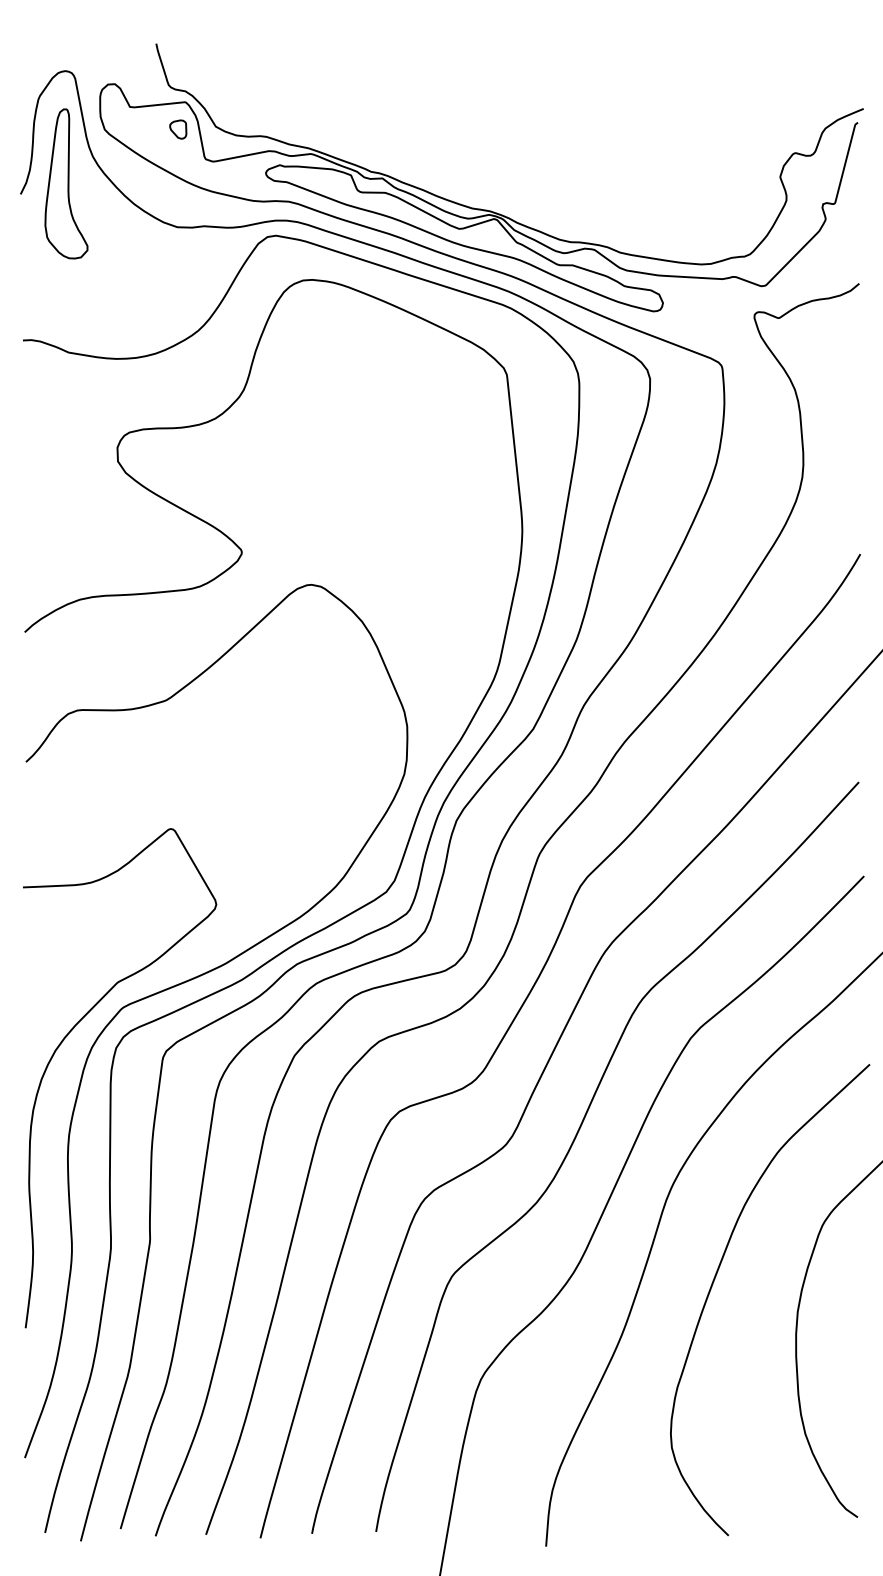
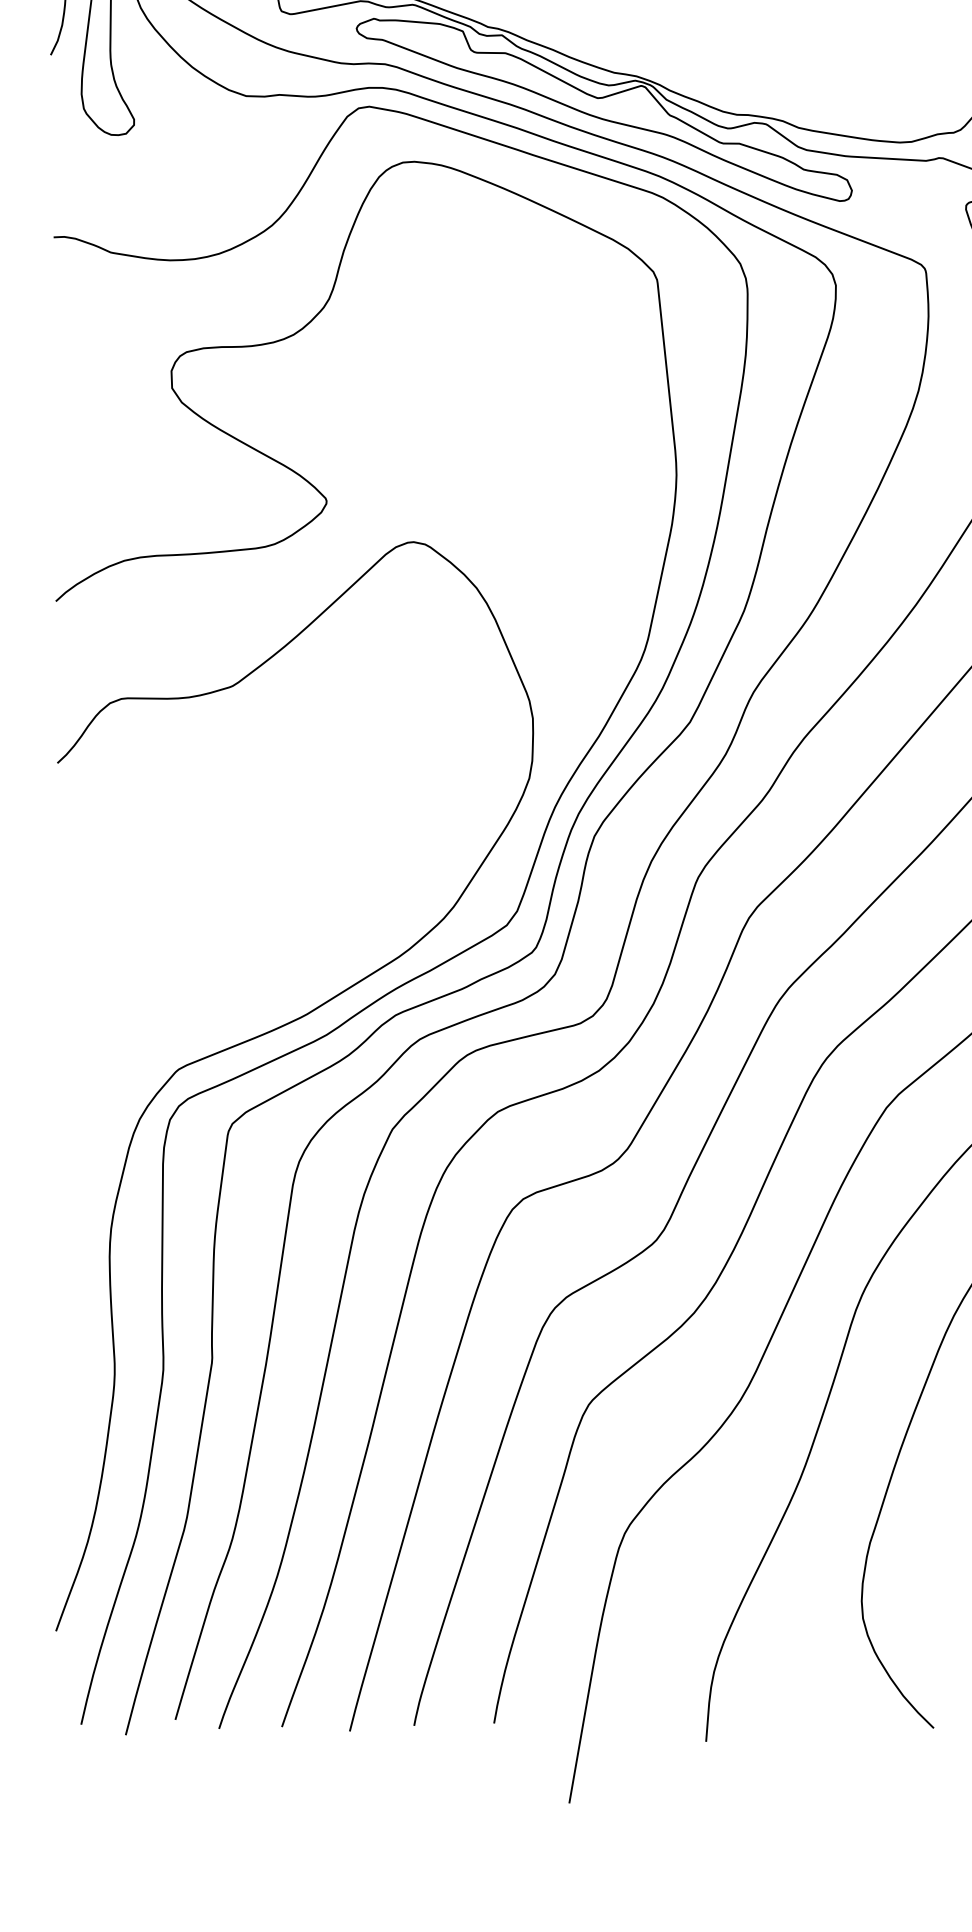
curve: (68, 1035) -> (110, 1104), removed

